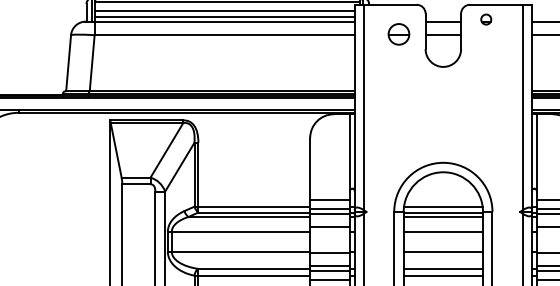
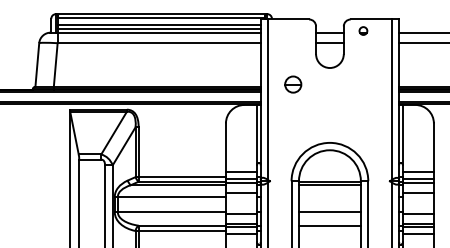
part: (399, 34) -> (293, 84), moved
line: (442, 207) -> (329, 177), removed
line: (442, 231) -> (329, 196), removed
line: (442, 276) -> (329, 231), removed

